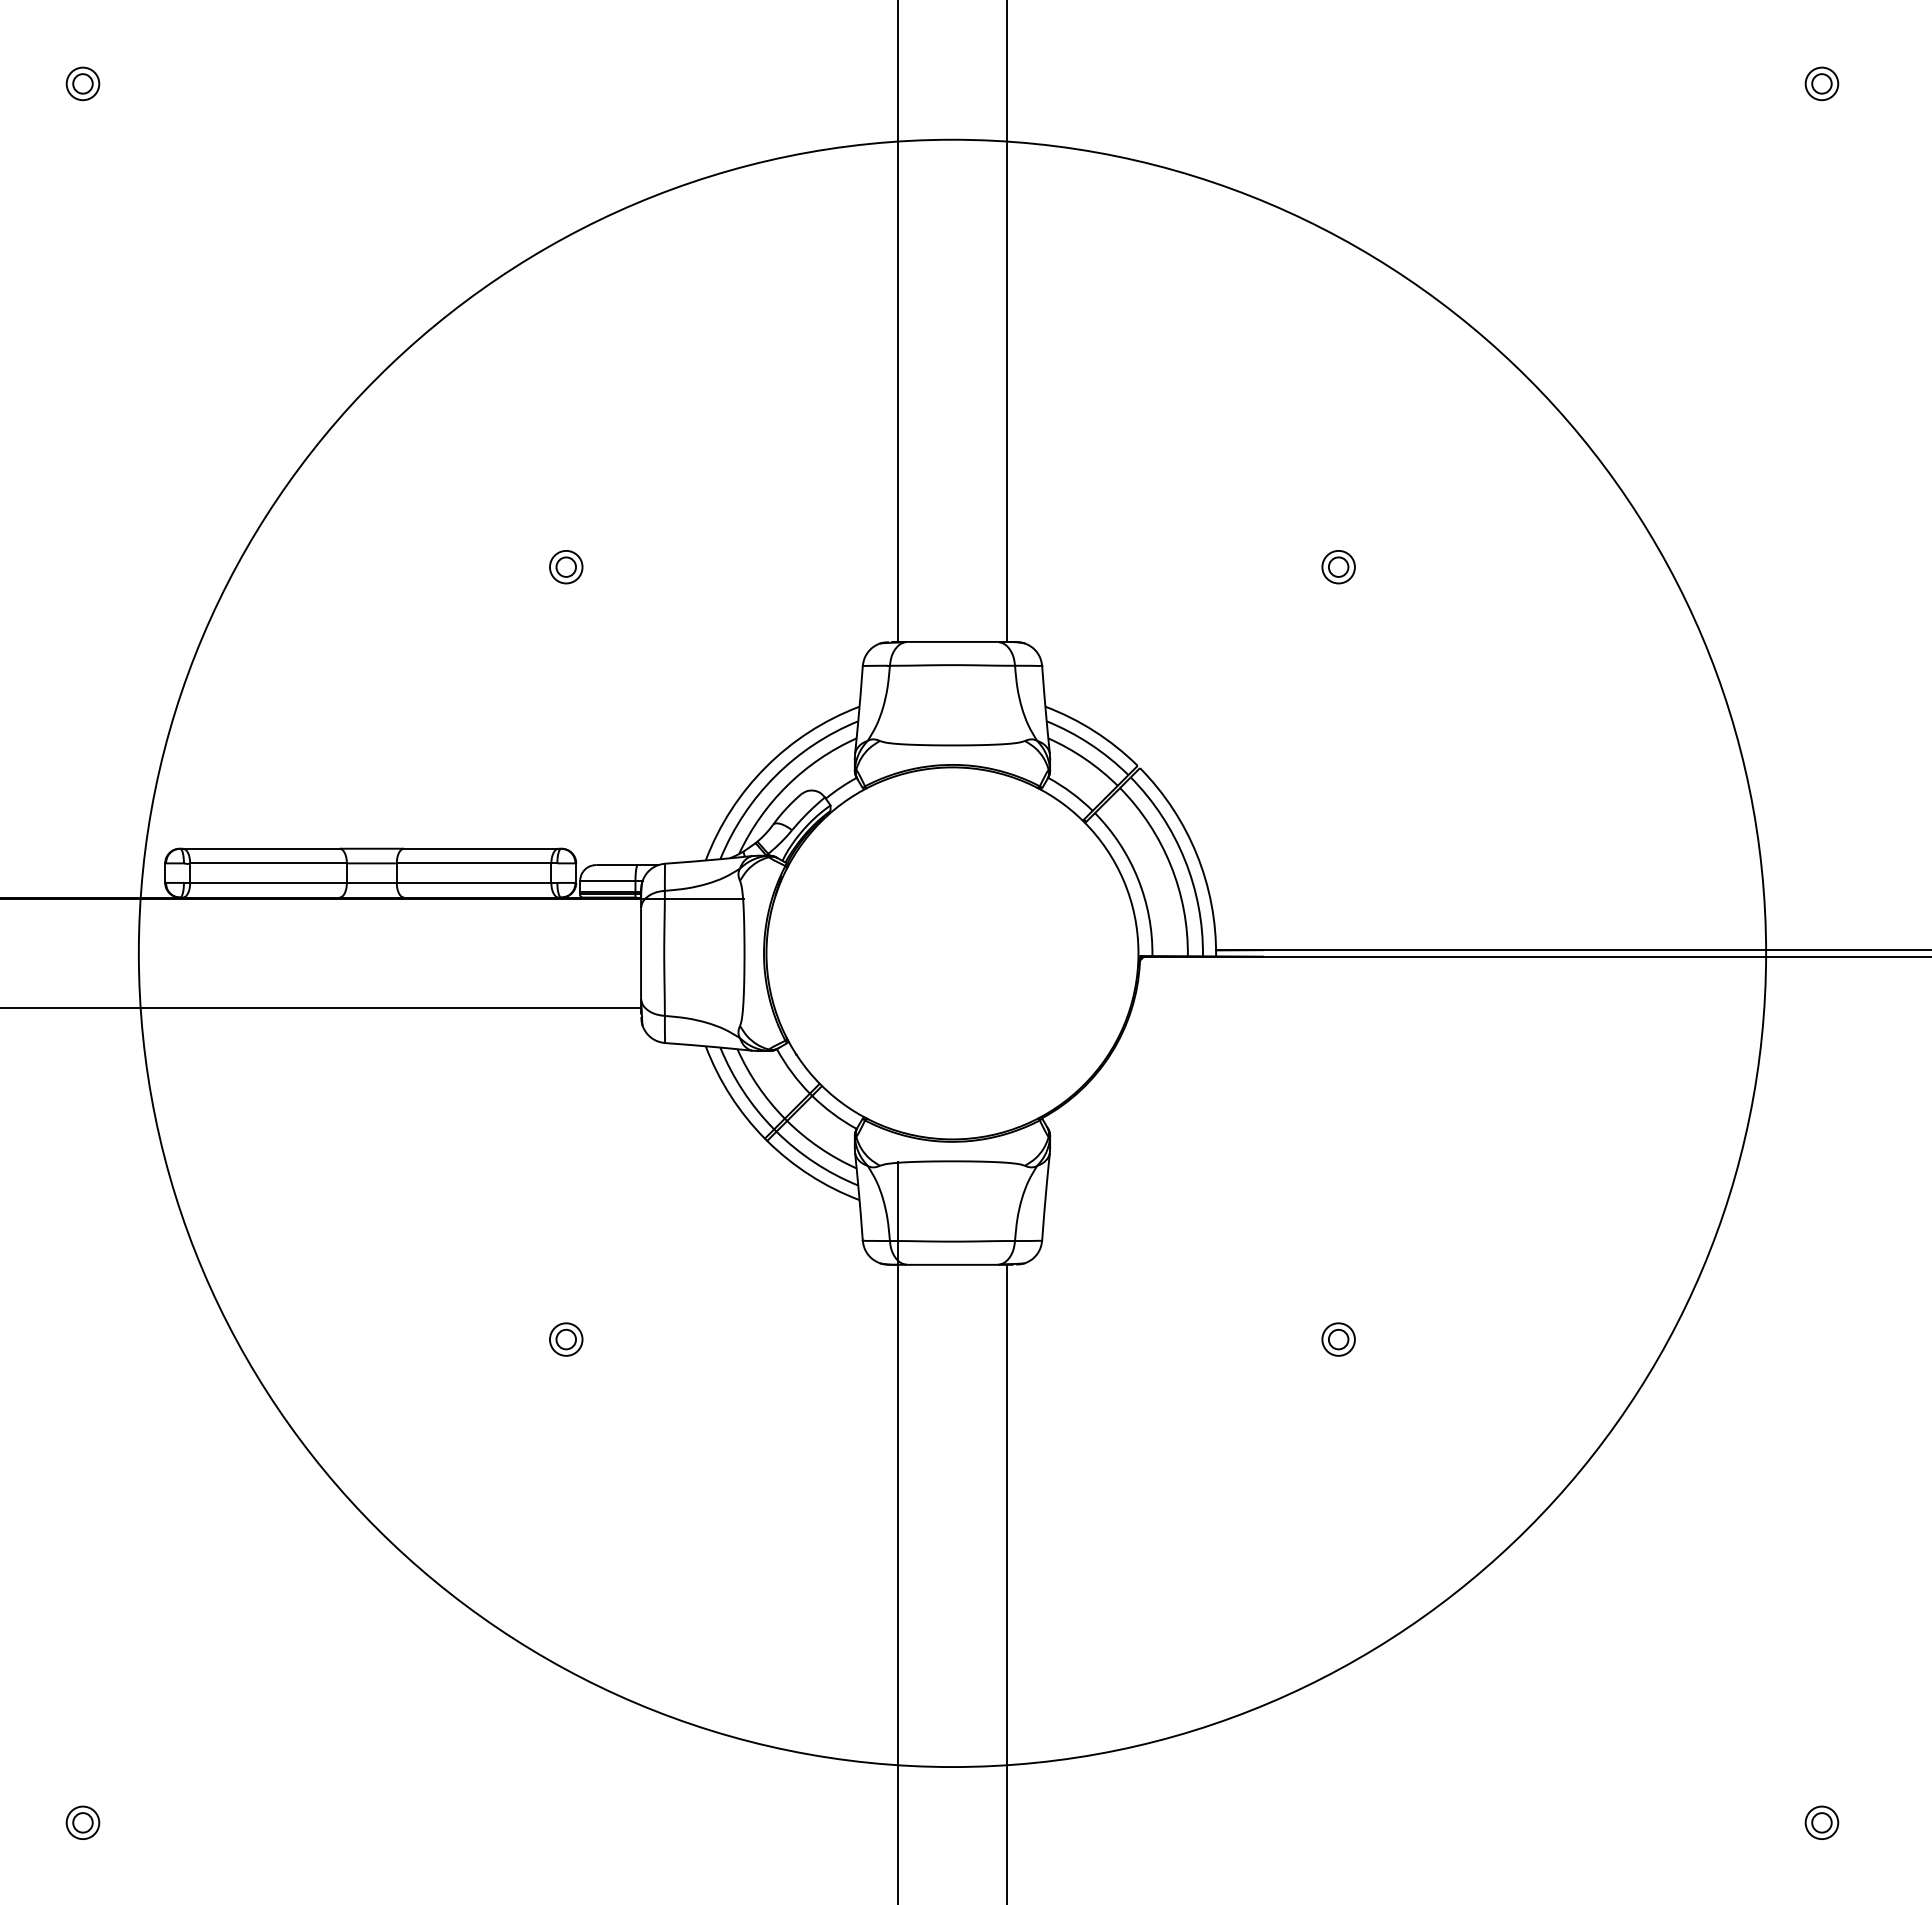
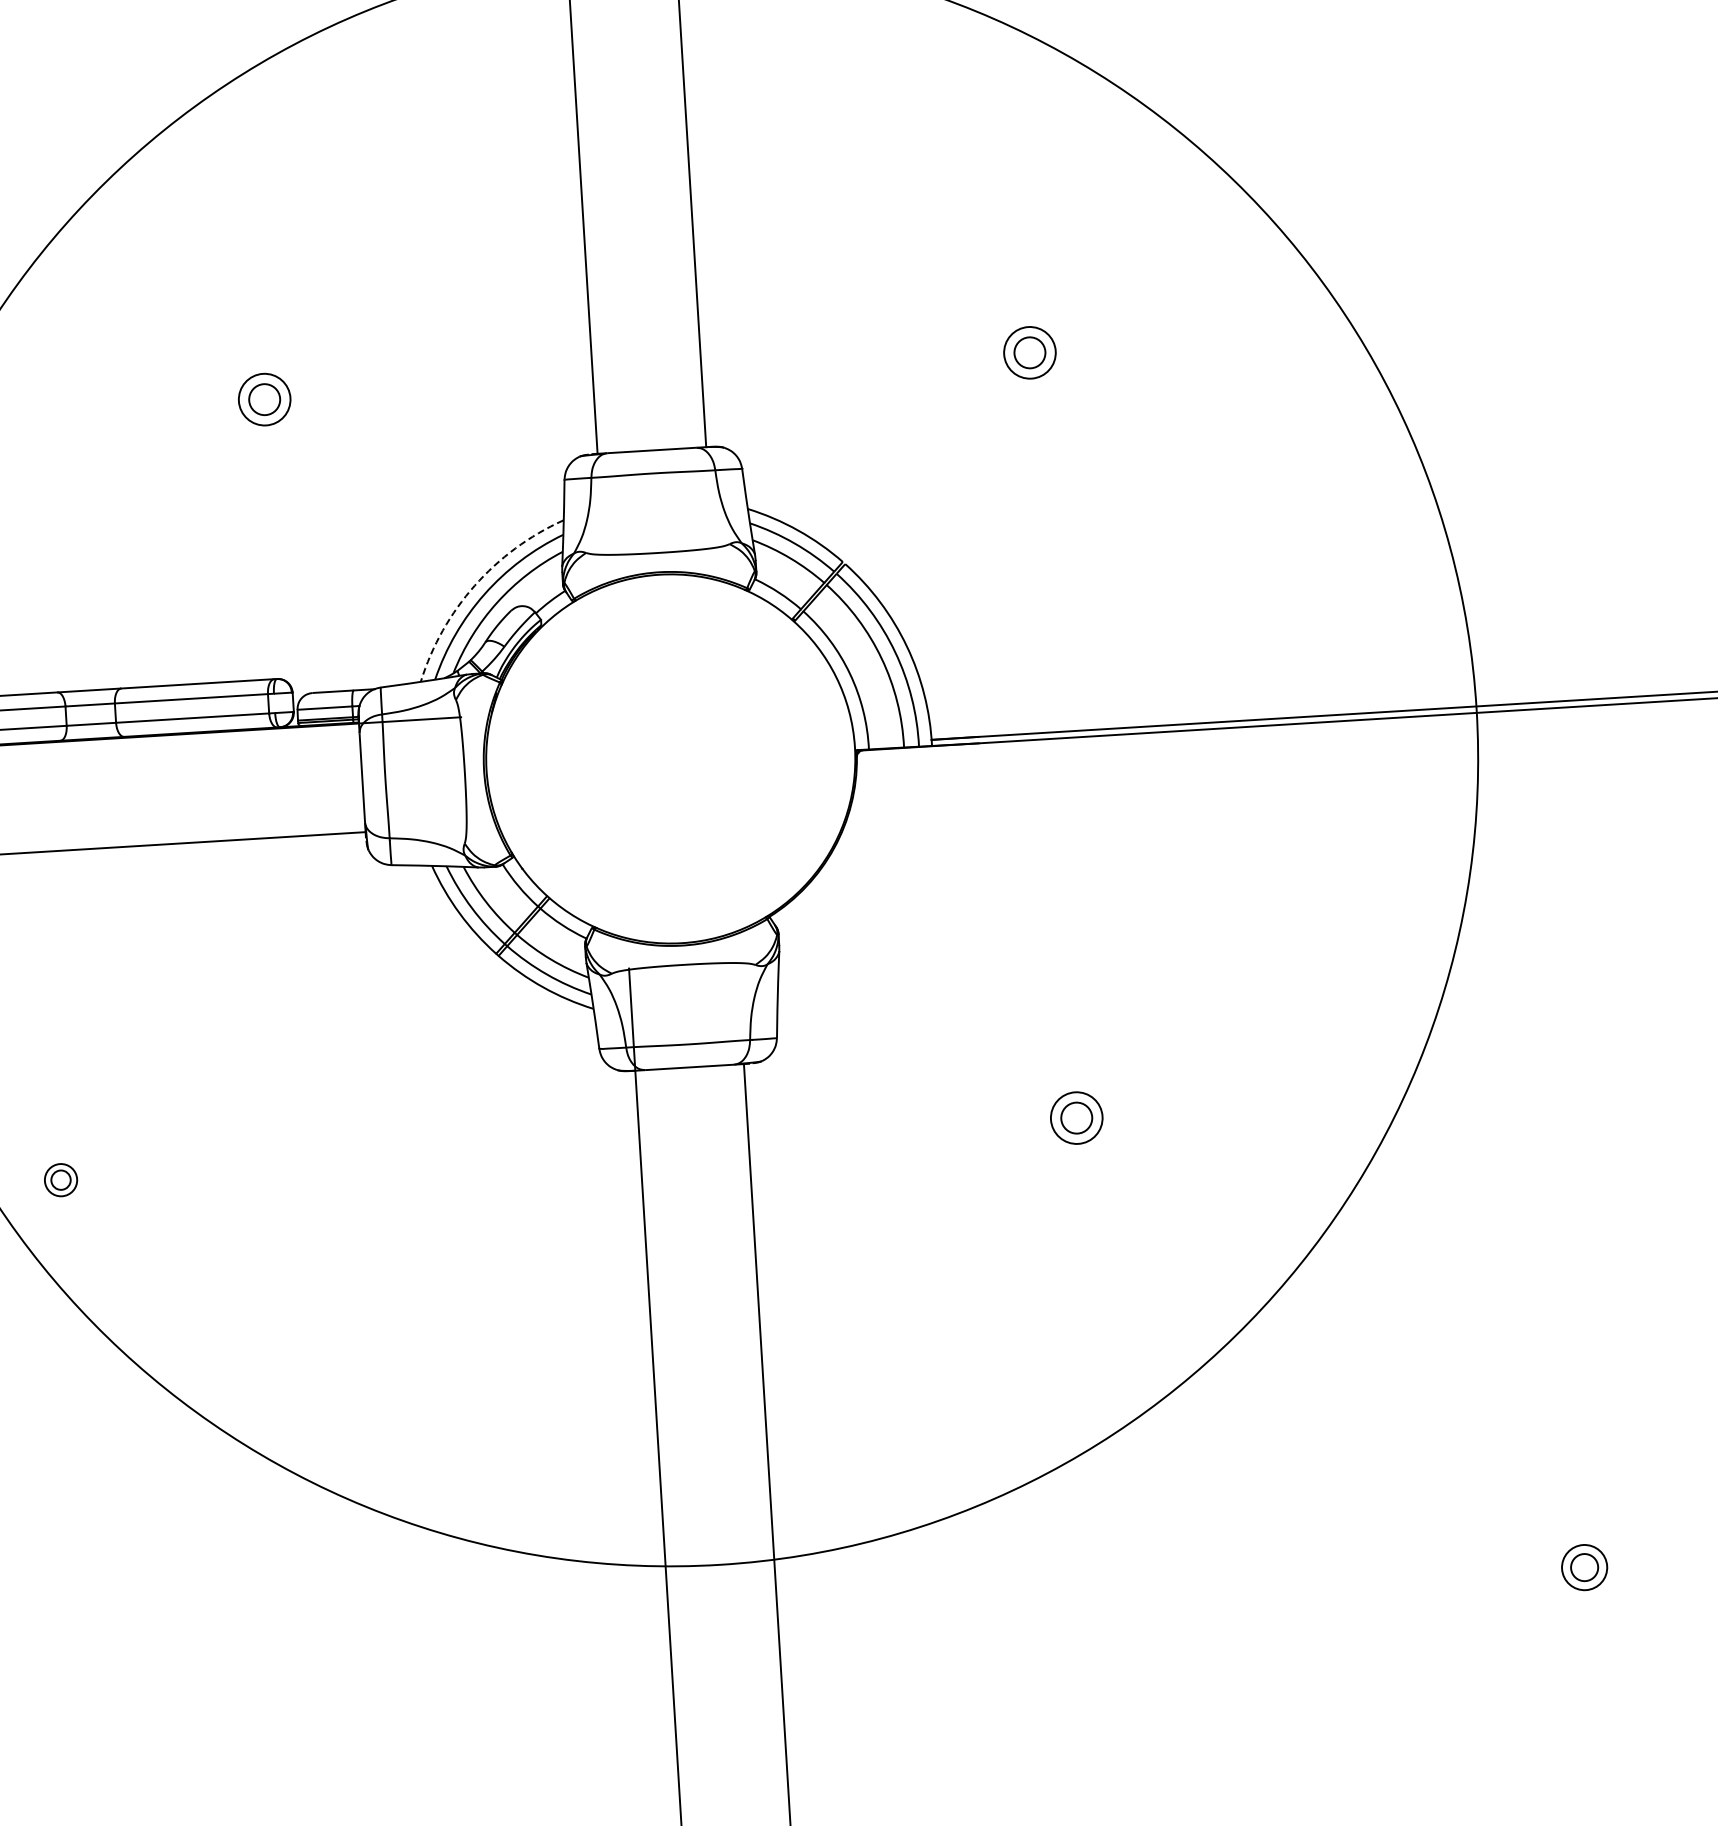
part: (566, 567) -> (265, 400), size x1.6
part: (1338, 567) -> (1029, 353), size x1.6
arc: (766, 767) -> (475, 586), solid -> dashed
part: (566, 1339) -> (61, 1180), moved
part: (1338, 1339) -> (1076, 1117), size x1.6
part: (1821, 1822) -> (1584, 1567), size x1.4

